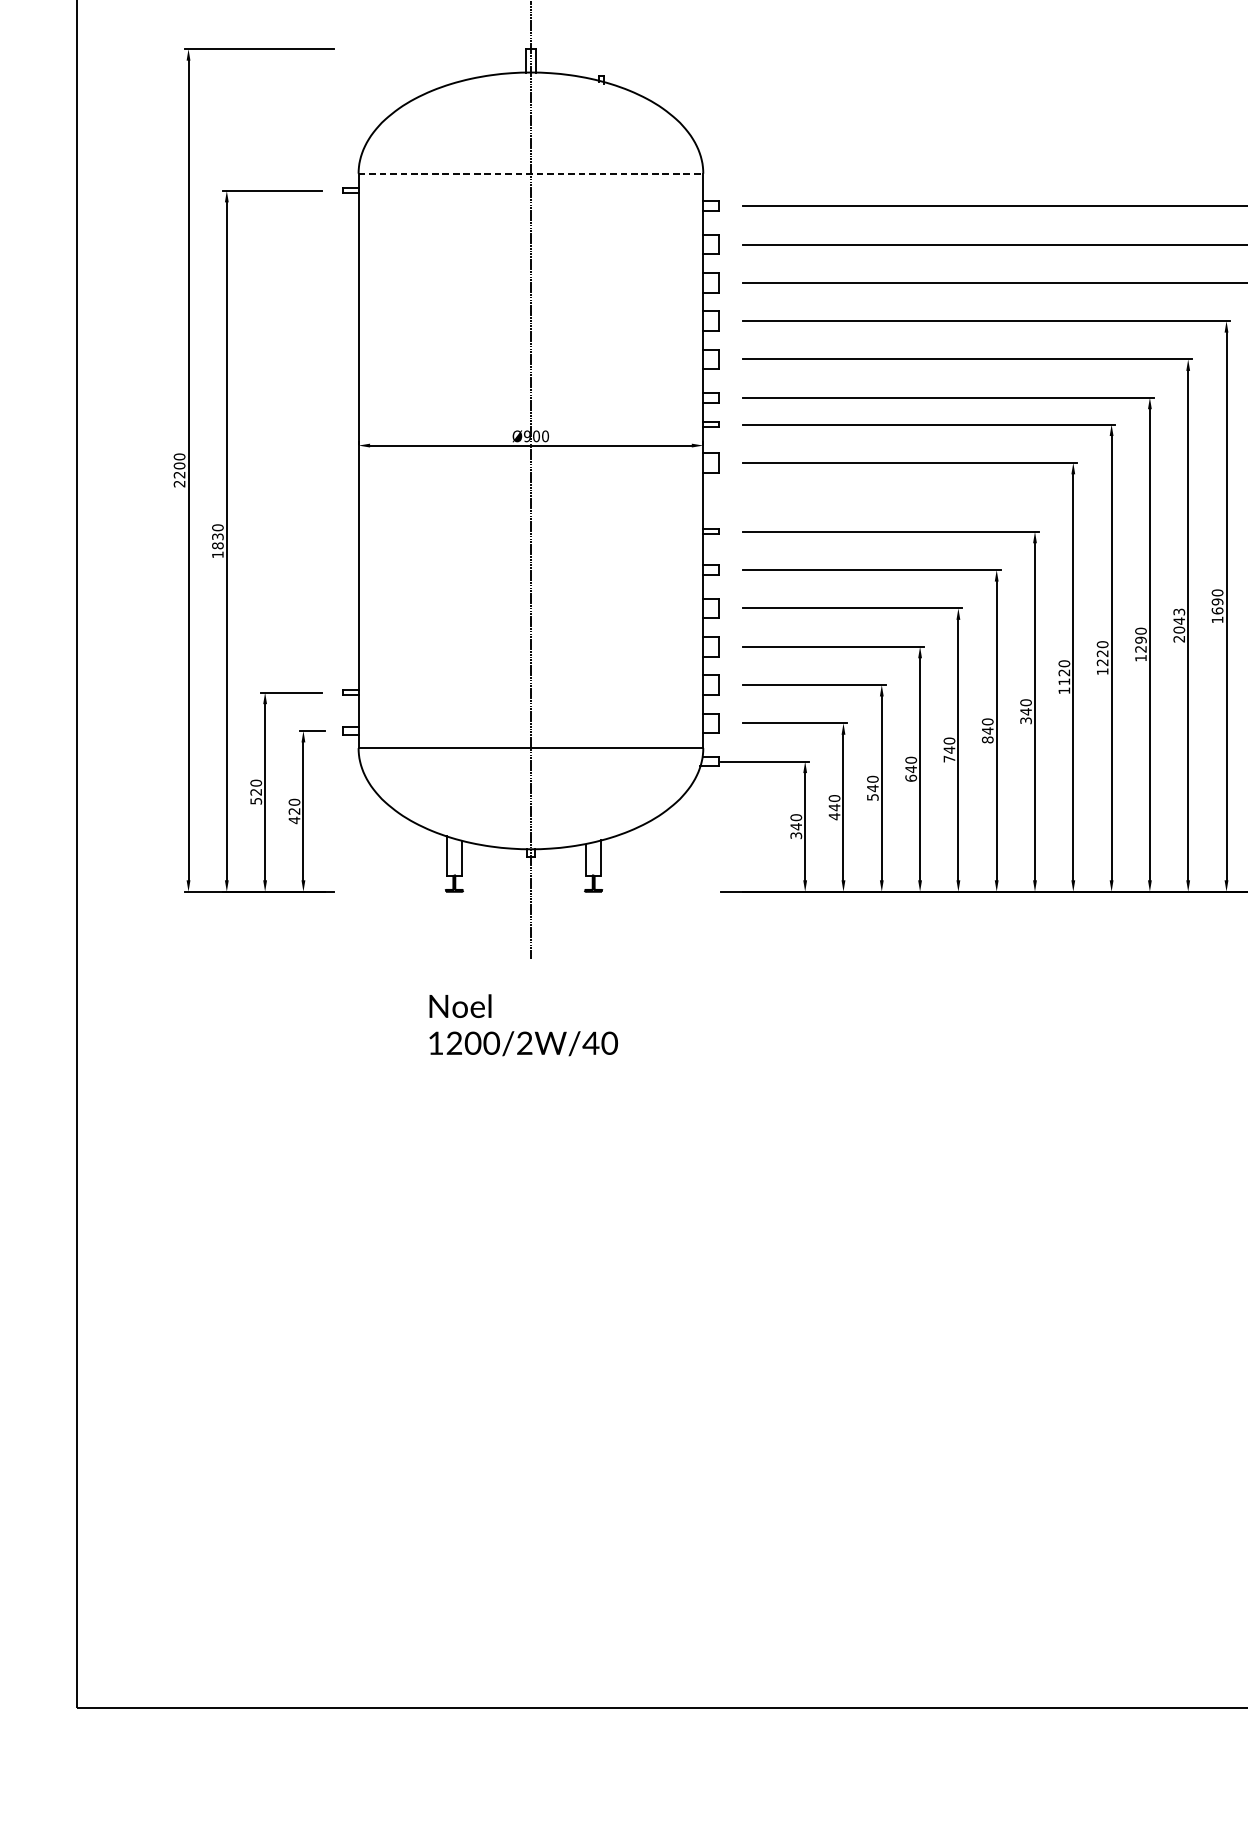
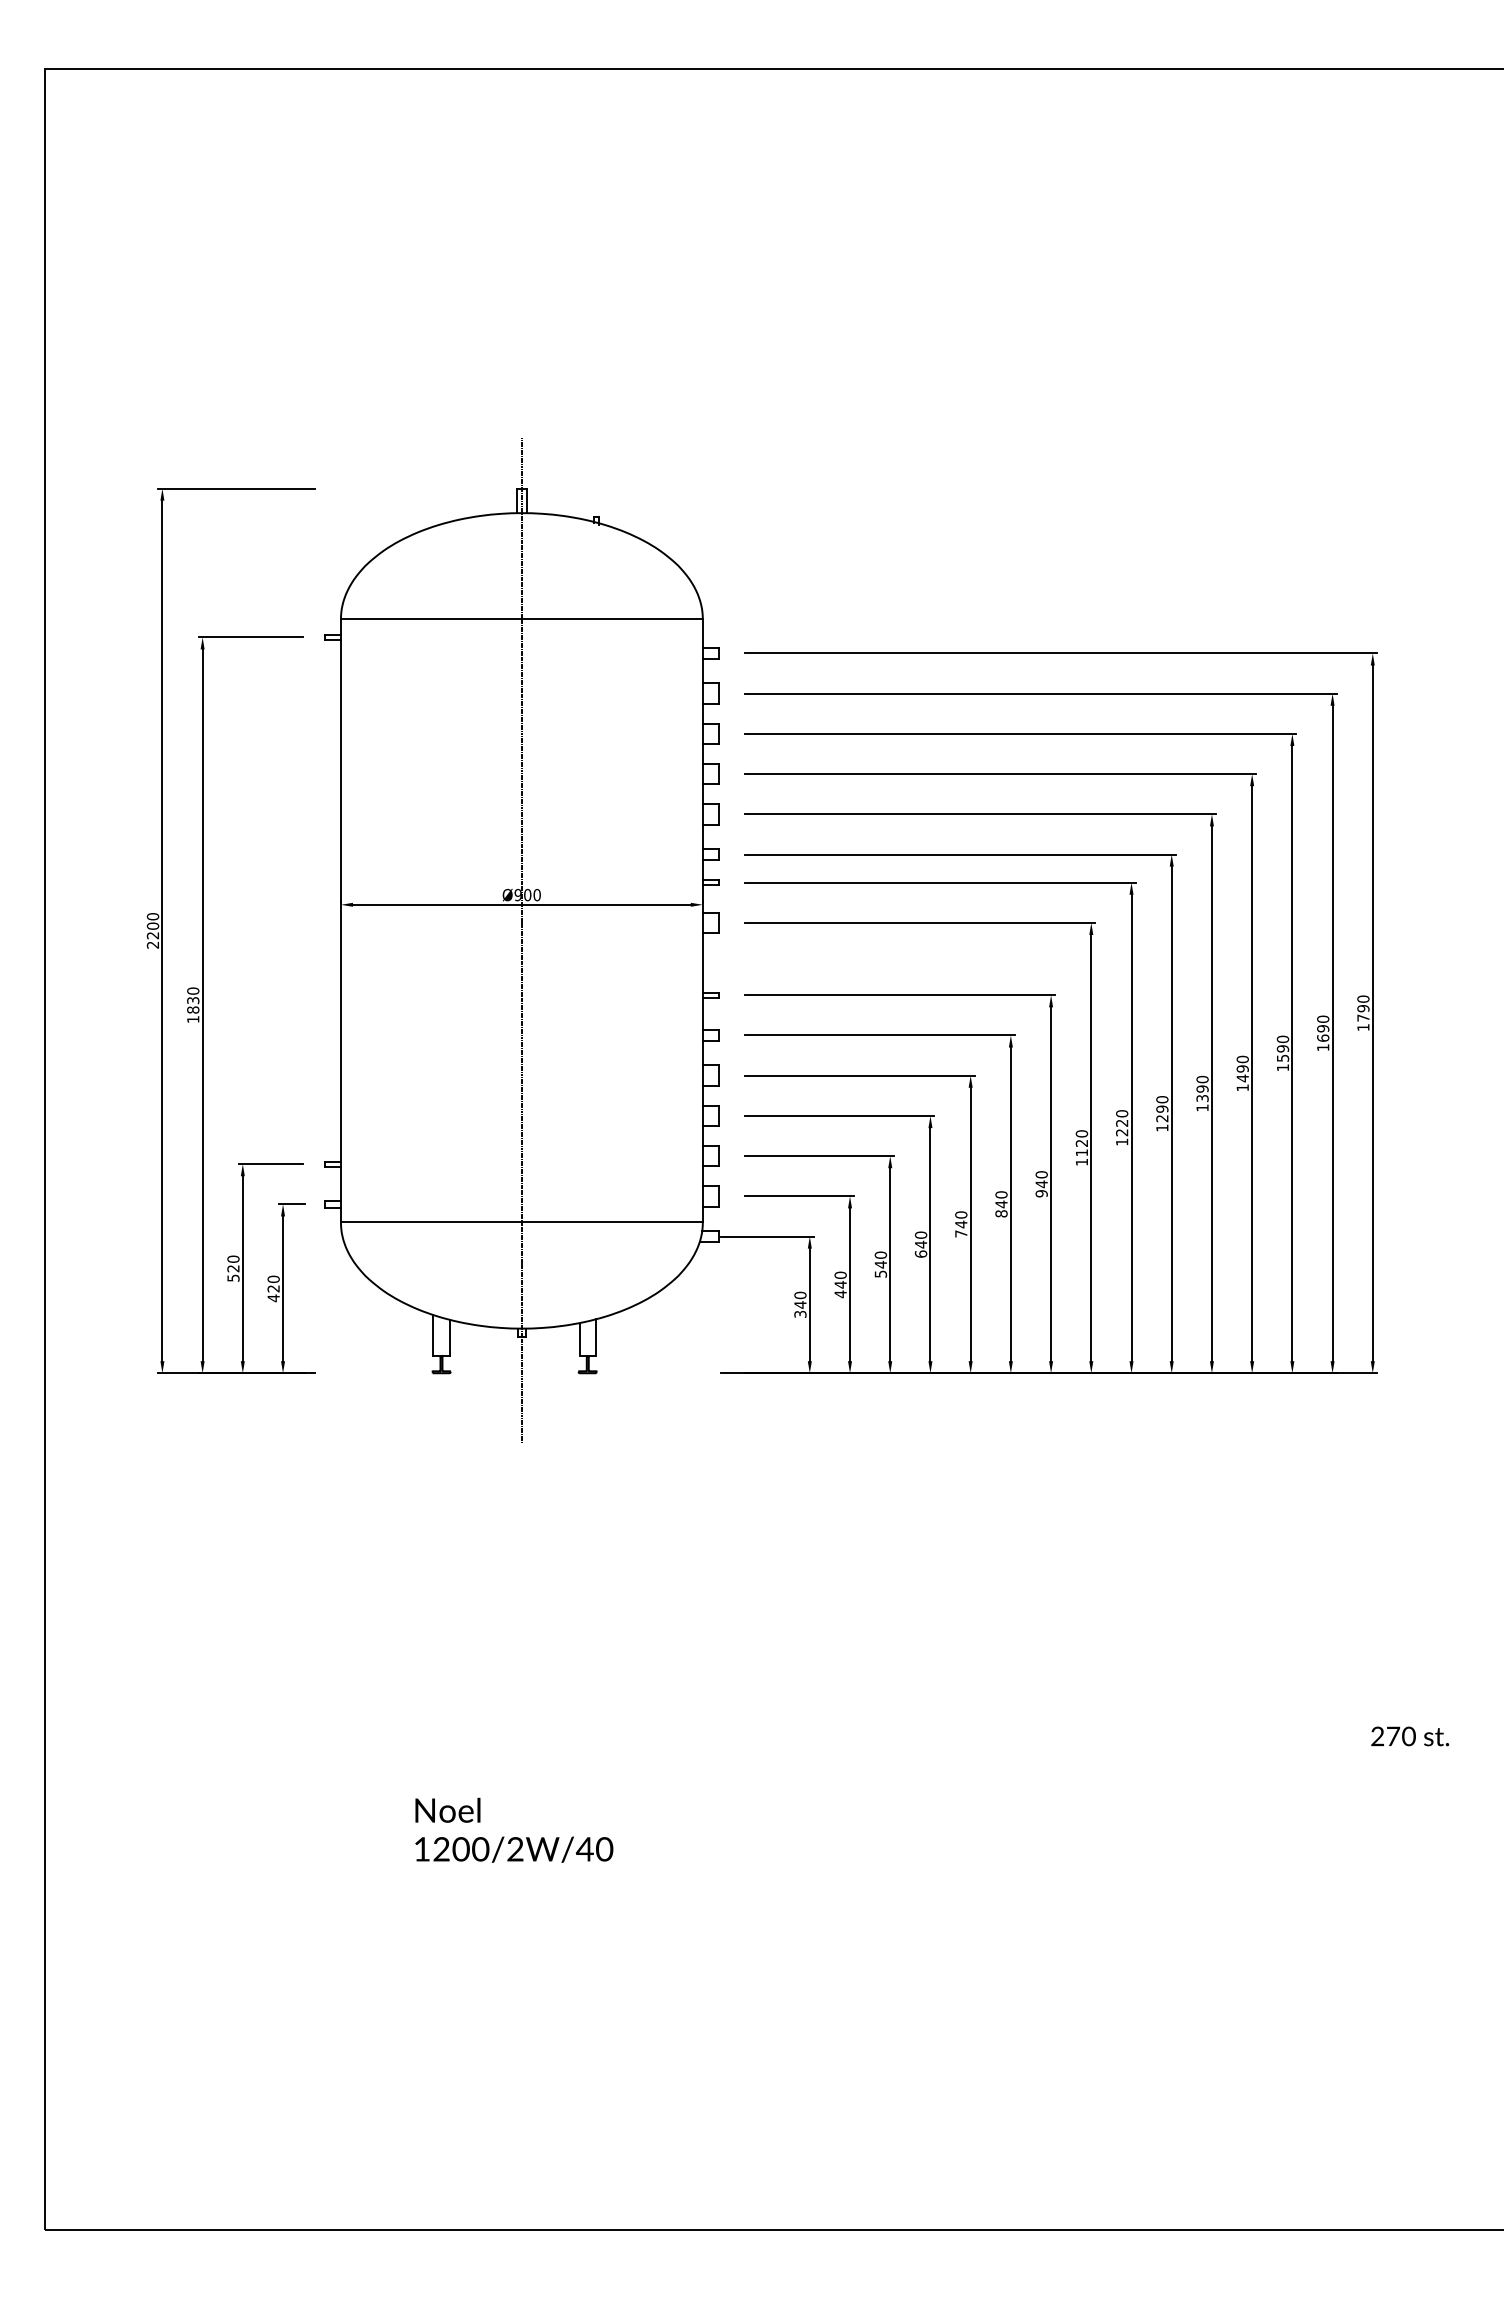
line: (530, 173) -> (521, 619), dashed -> solid
text: (1217, 611) -> (1242, 1078), 1690 -> 1490
text: (1179, 625) -> (1202, 1093), 2043 -> 1390
text: (1025, 720) -> (1041, 1193), 340 -> 940
text: (523, 1024) -> (514, 1829), moved

